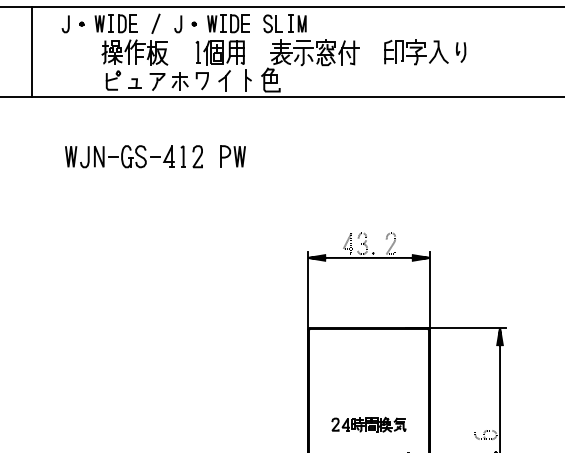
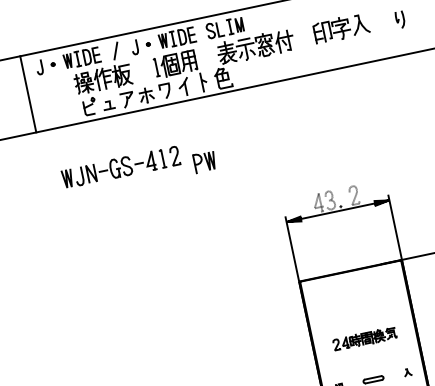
line: (31, 51) -> (28, 93), moved
part: (461, 52) -> (400, 19), moved
part: (232, 156) -> (204, 162), moved
part: (368, 424) -> (364, 338), moved

